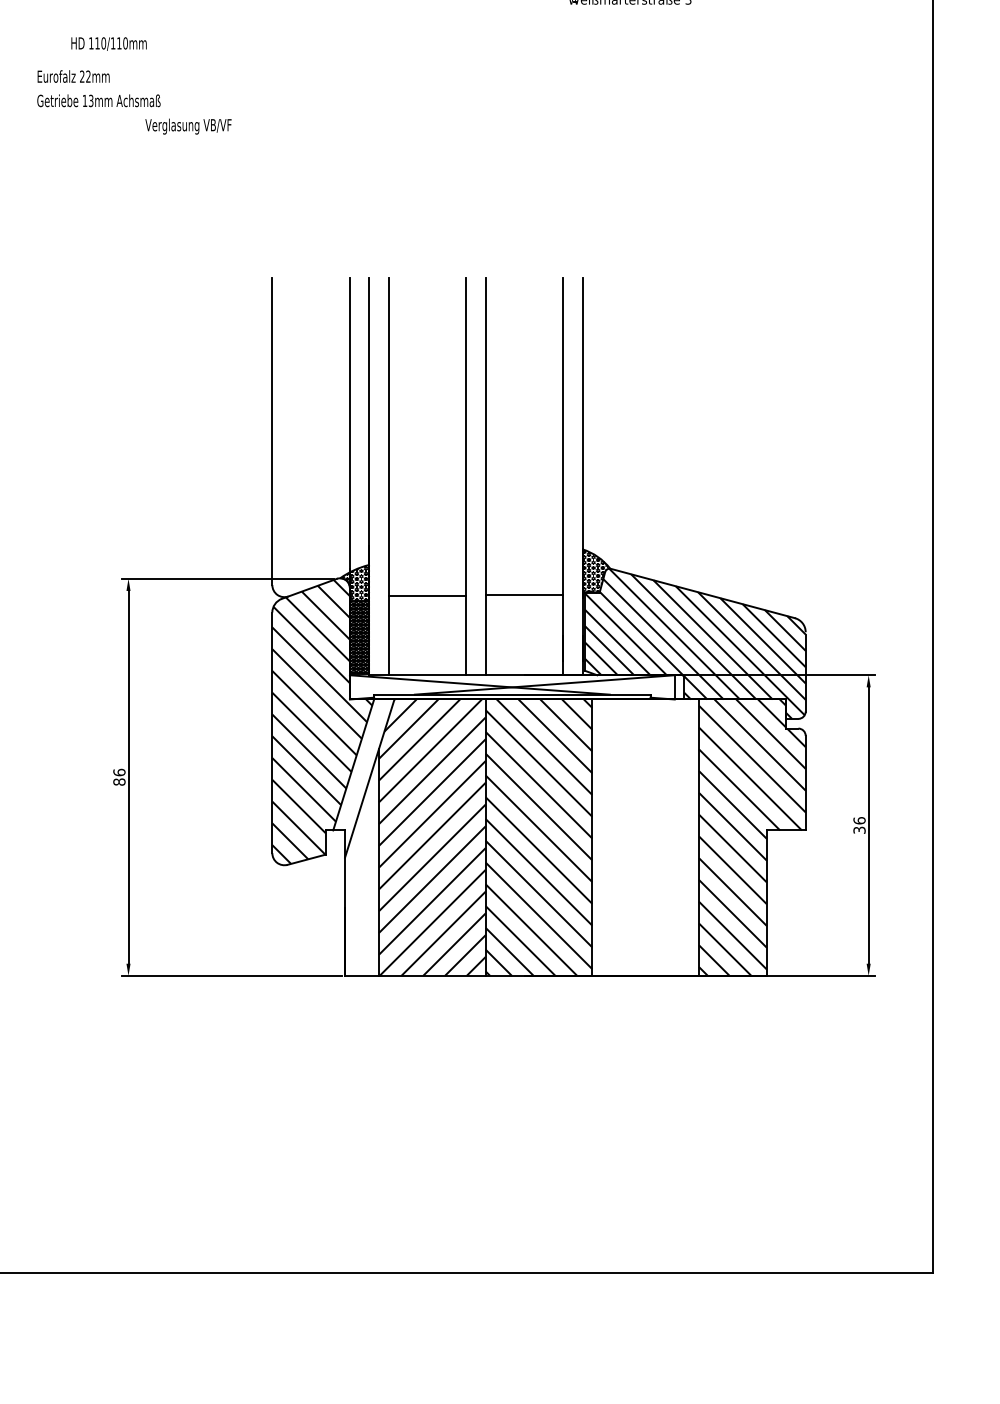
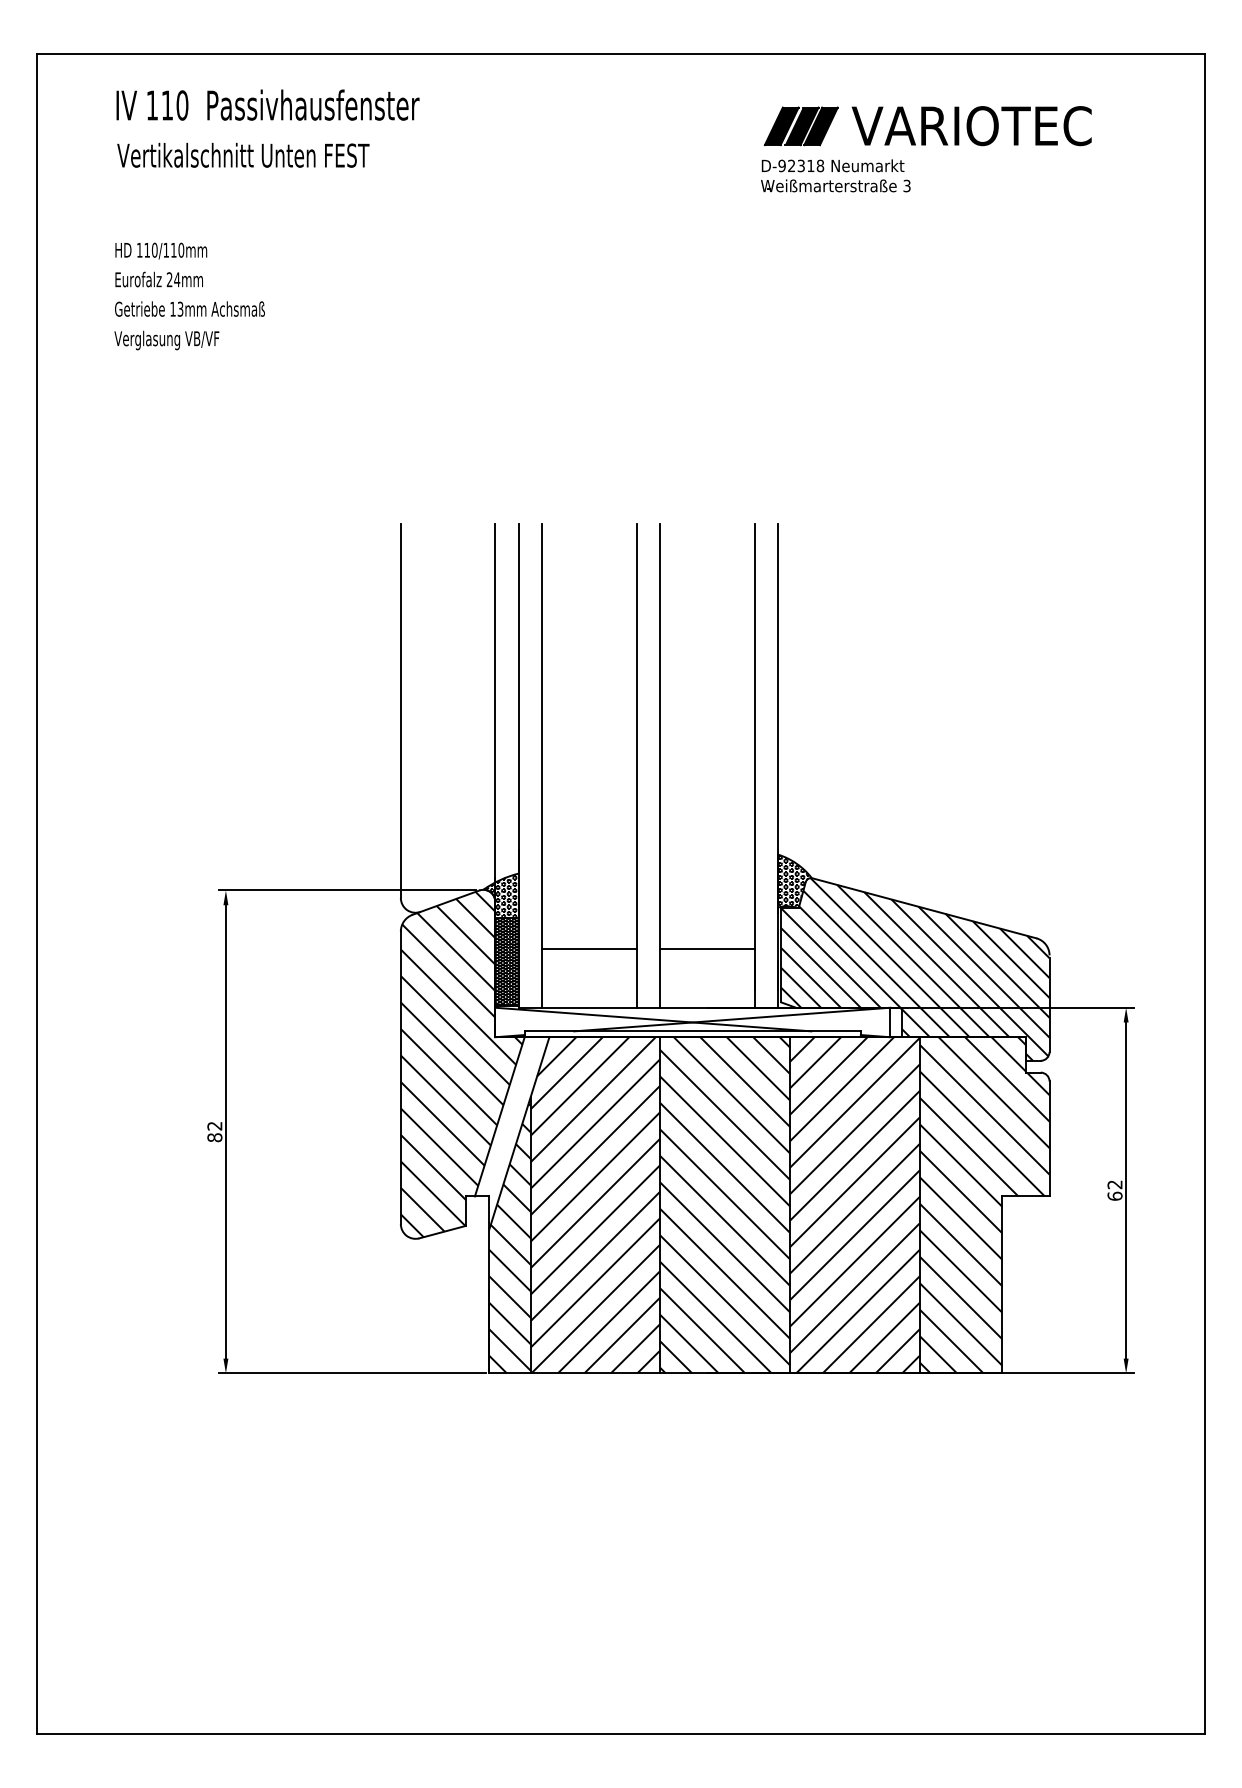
text: (109, 43) -> (161, 250), moved
text: (88, 76) -> (177, 279), 22mm -> 24mm
text: (188, 126) -> (166, 340), moved
line: (524, 594) -> (707, 948), moved
line: (427, 595) -> (589, 948), moved
text: (119, 772) -> (214, 1125), 86 -> 82
text: (859, 825) -> (1114, 1190), 36 -> 62
hatch: (645, 837) -> (854, 1205), added
hatch: (361, 864) -> (509, 1238), added

